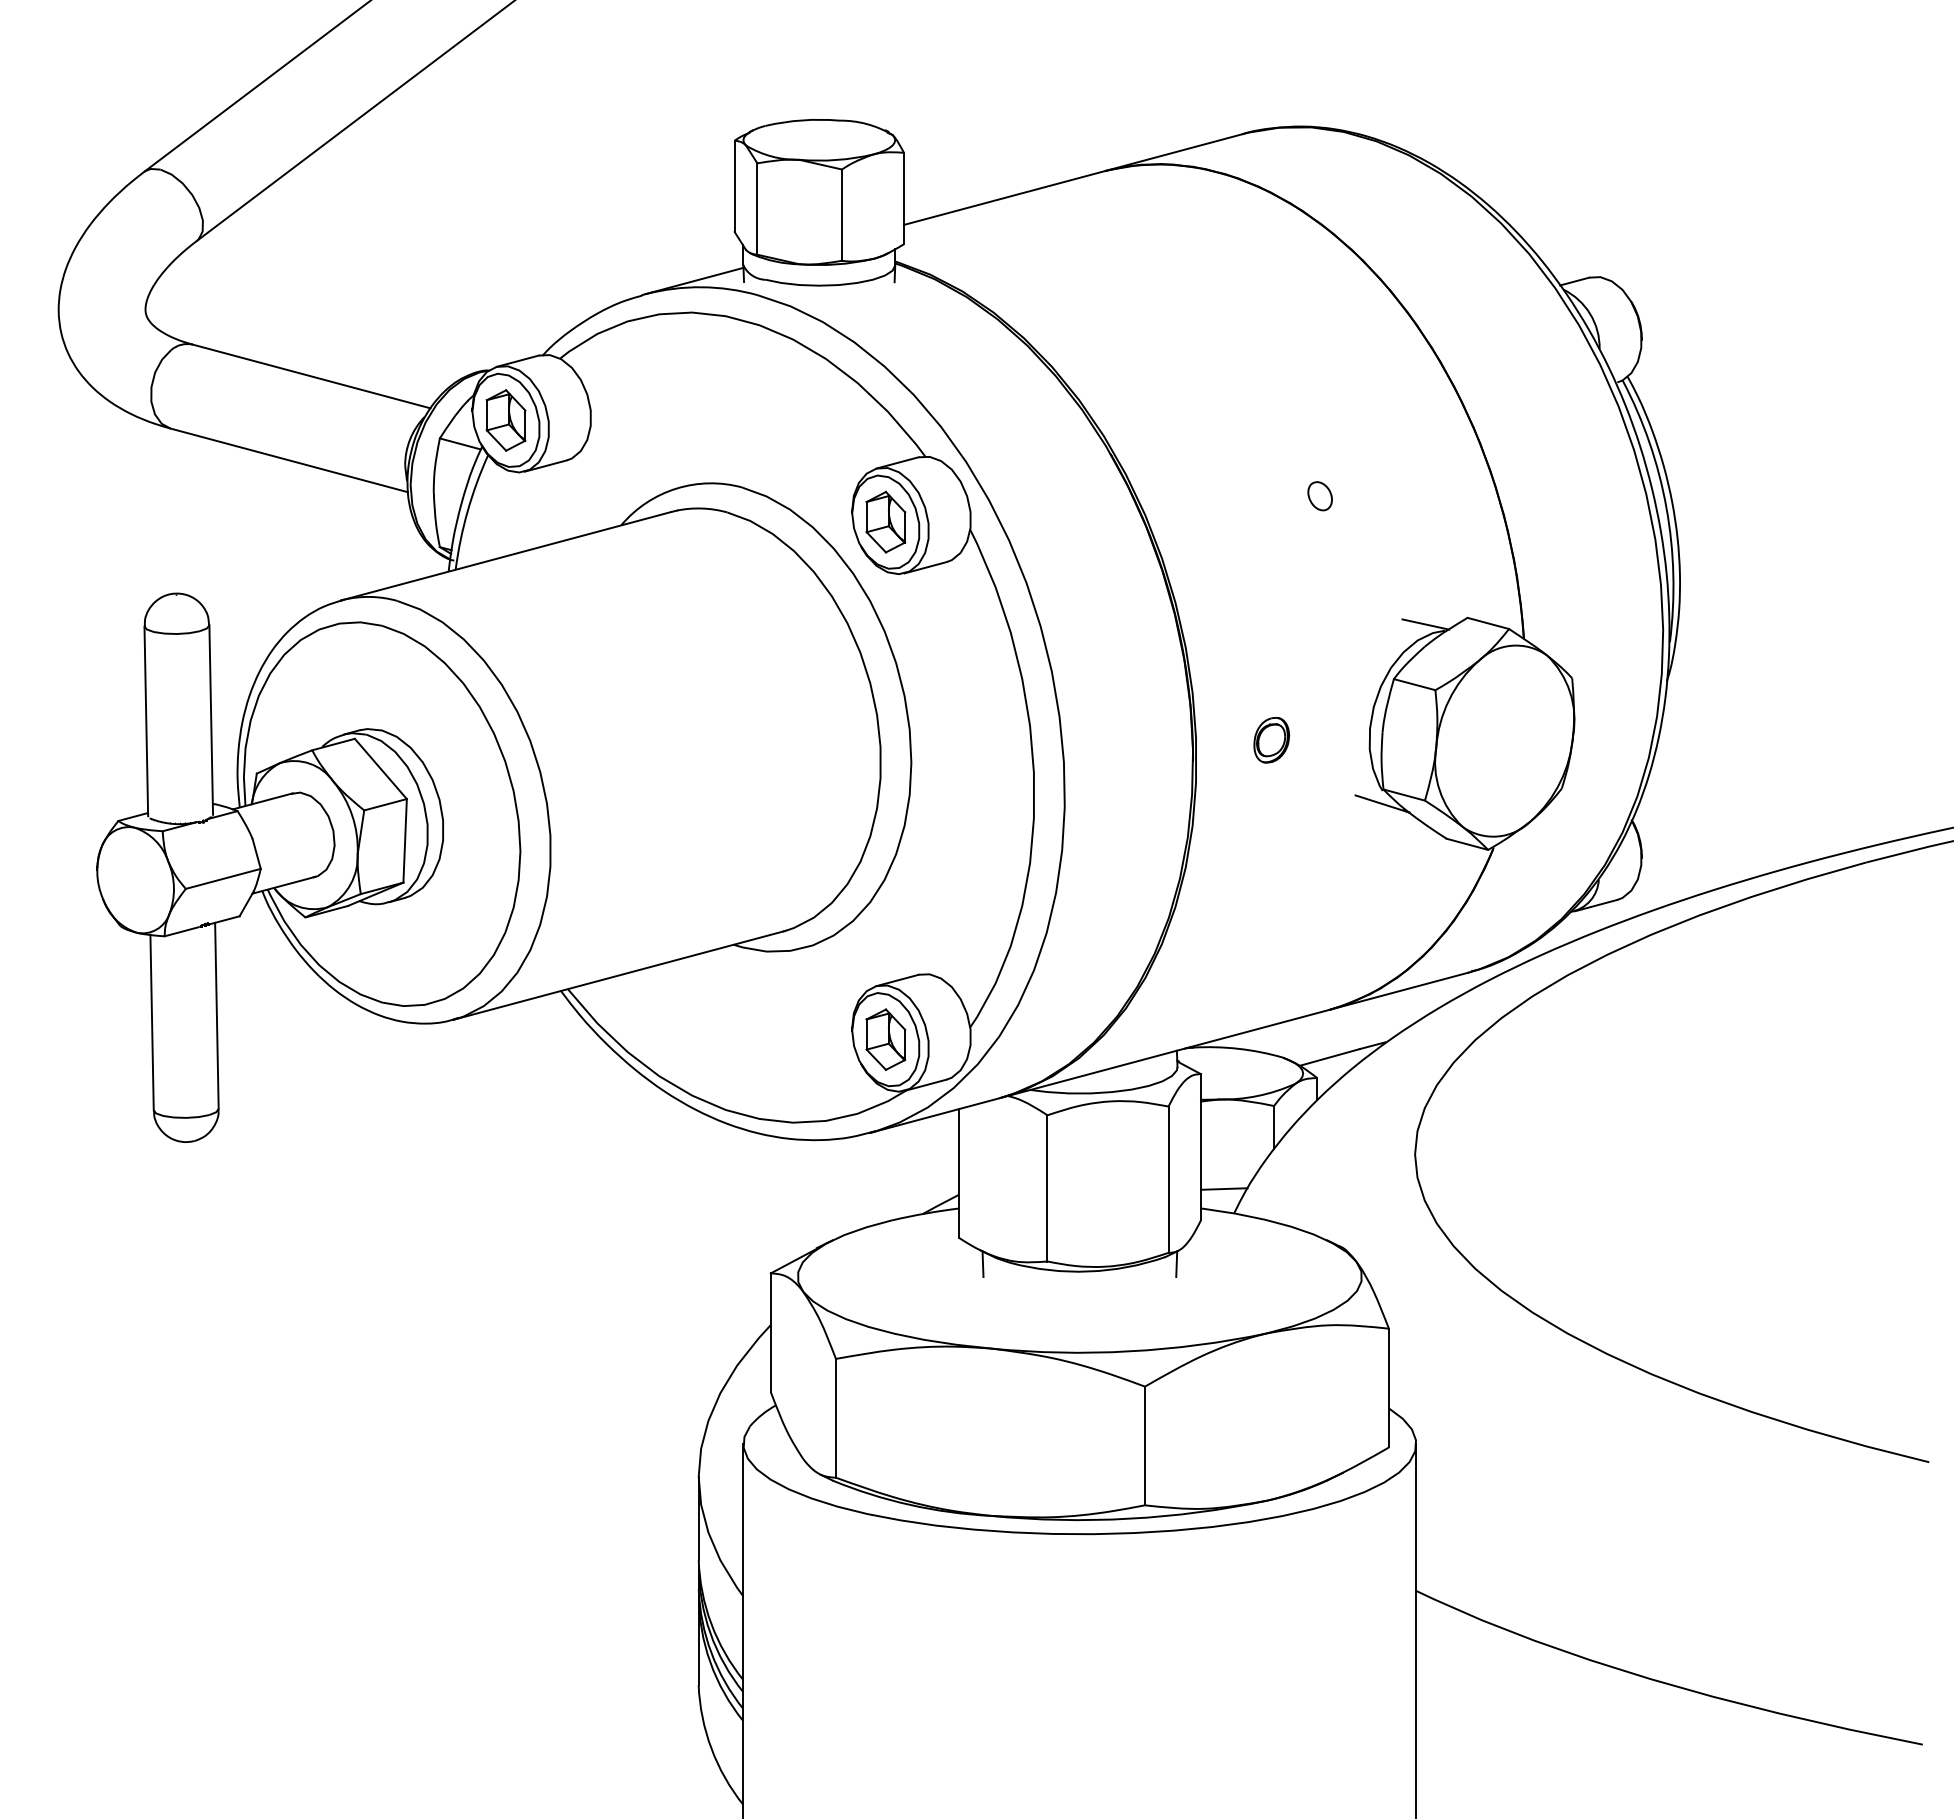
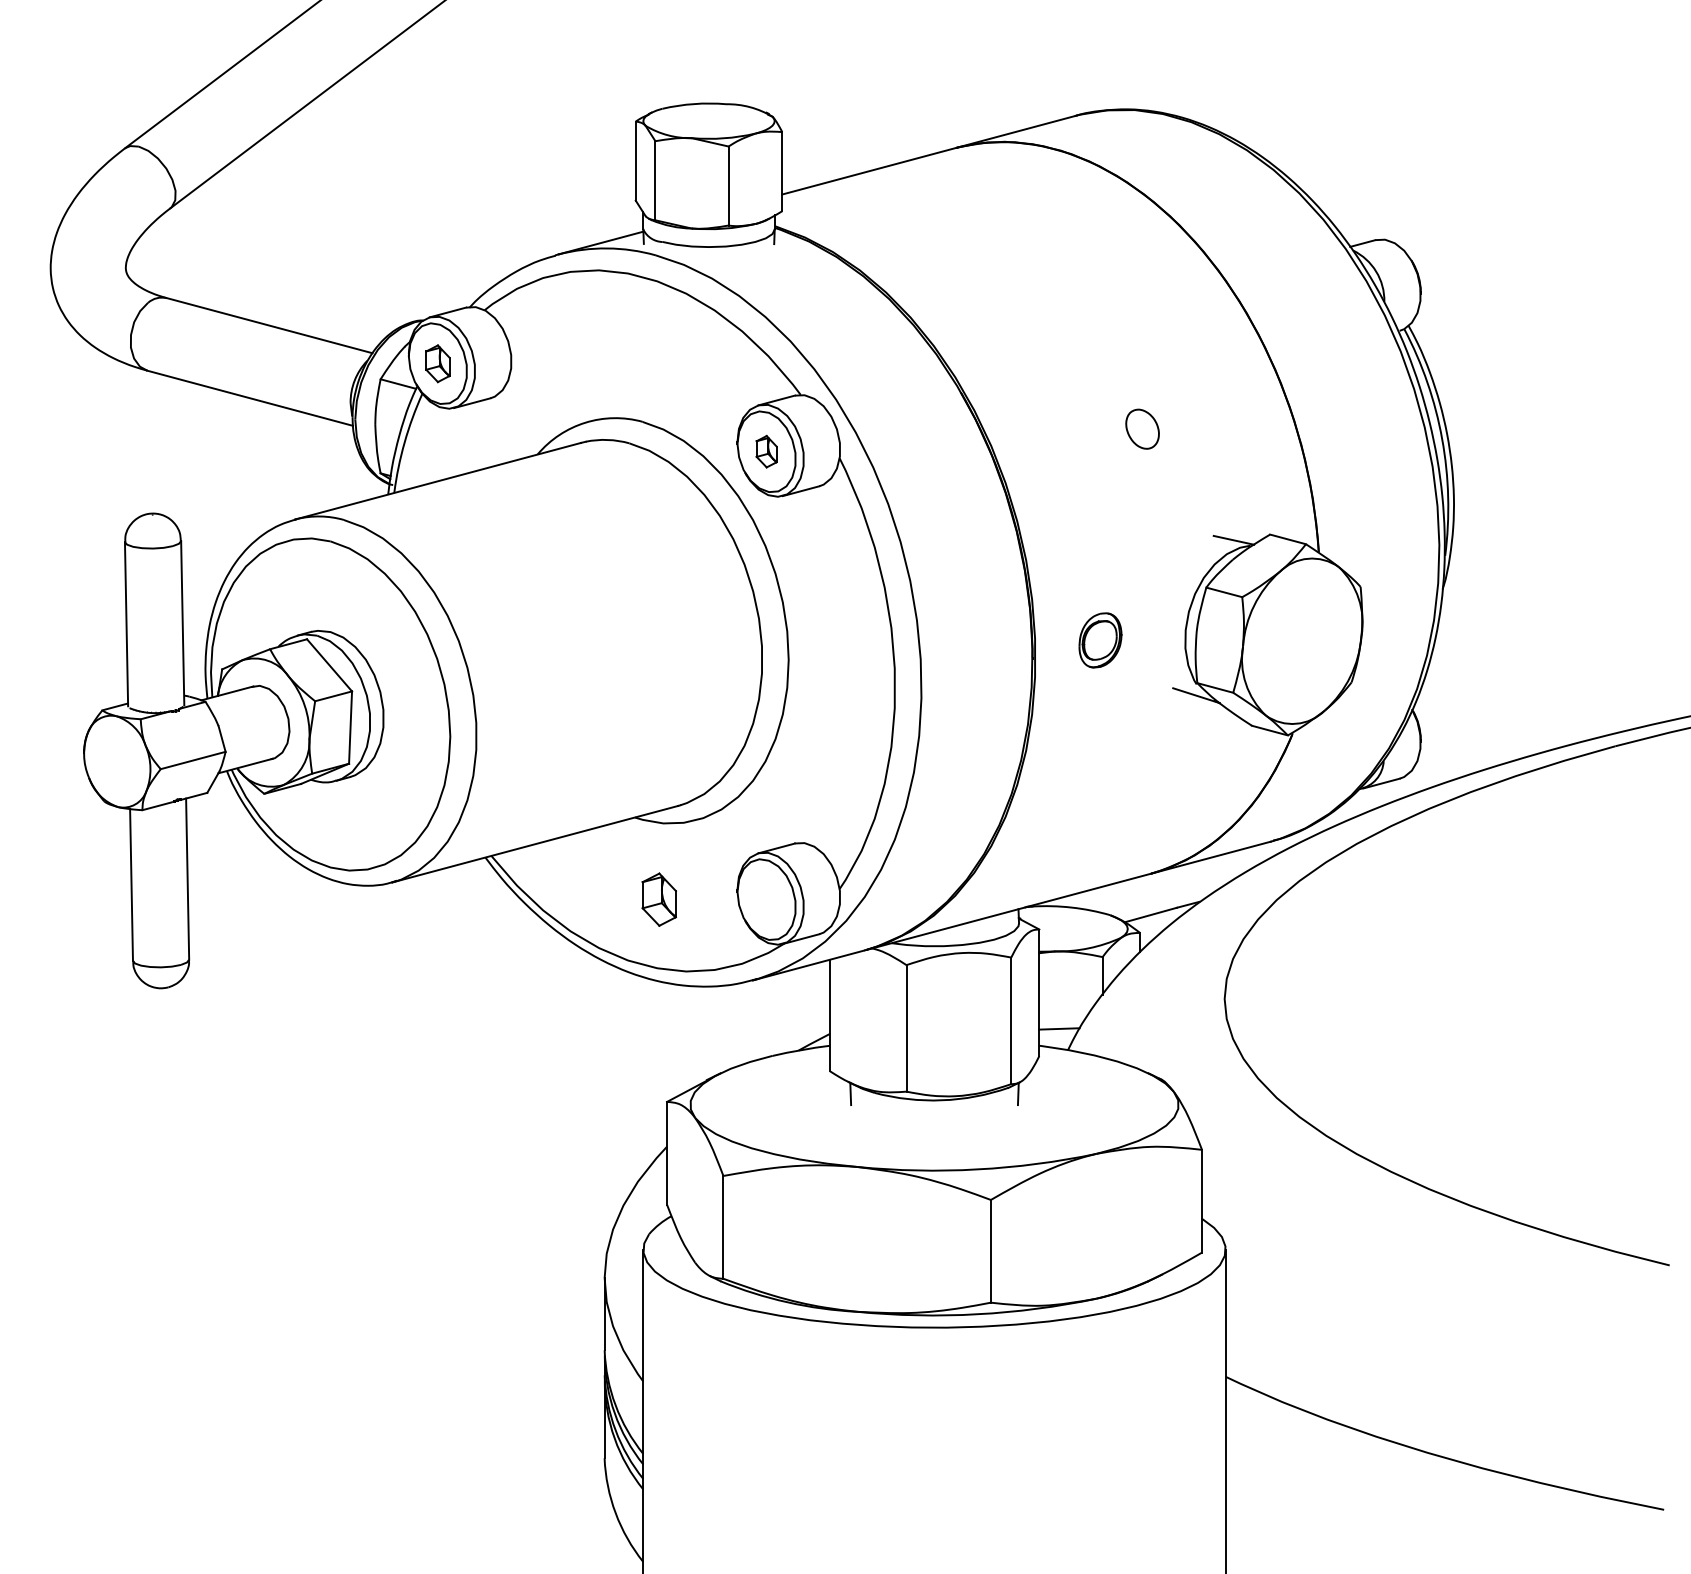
part: (505, 420) -> (437, 363), size x0.7
part: (1319, 496) -> (1141, 429), size x1.6
part: (885, 521) -> (766, 451), size x0.6
part: (1271, 740) -> (1100, 640), size x1.4
part: (885, 1039) -> (658, 899), moved

